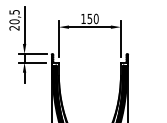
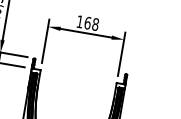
text: (92, 18) -> (91, 23), 150 -> 168

